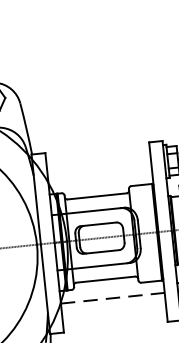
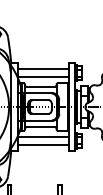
line: (97, 161) -> (42, 69), added
line: (98, 177) -> (42, 77), added
line: (113, 297) -> (43, 136), dashed -> solid
line: (113, 314) -> (42, 144), added

